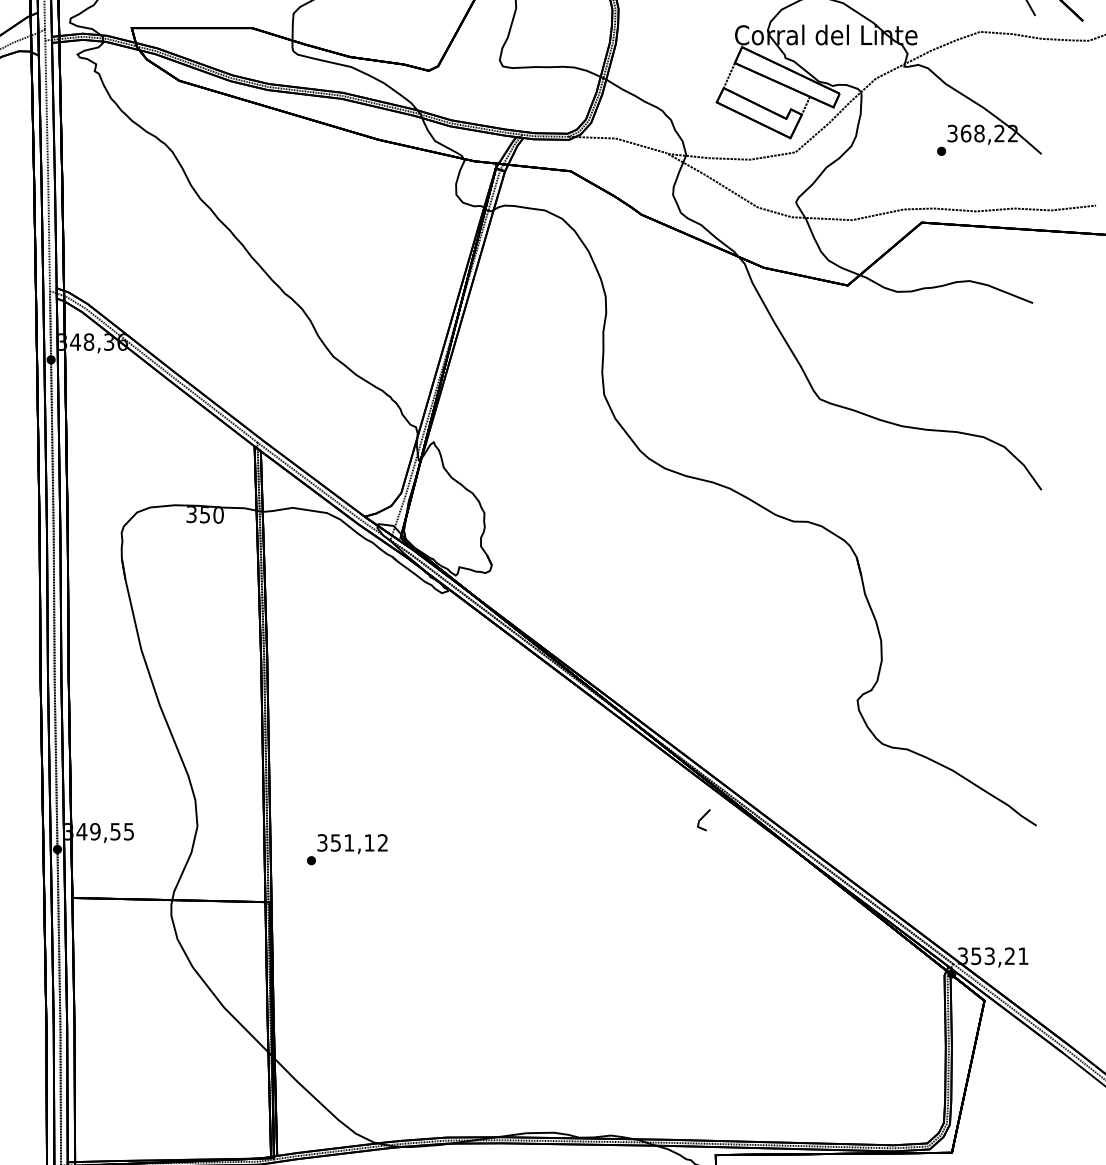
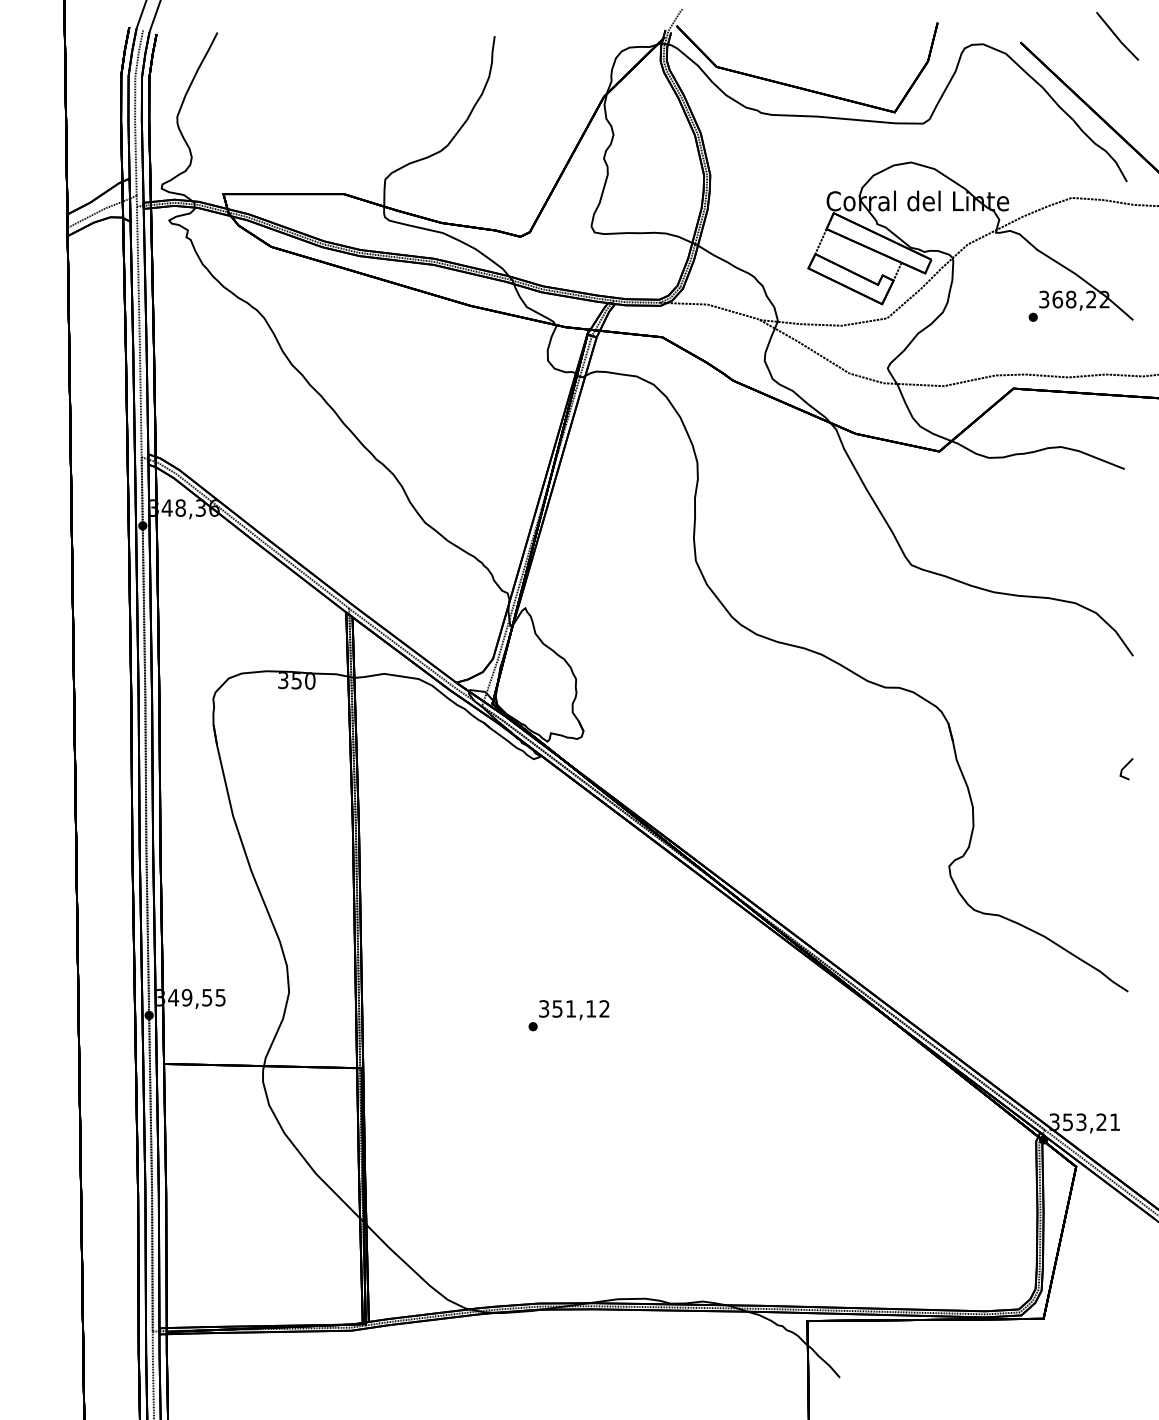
line: (702, 818) -> (1125, 767), moved
text: (346, 849) -> (568, 1015), moved

